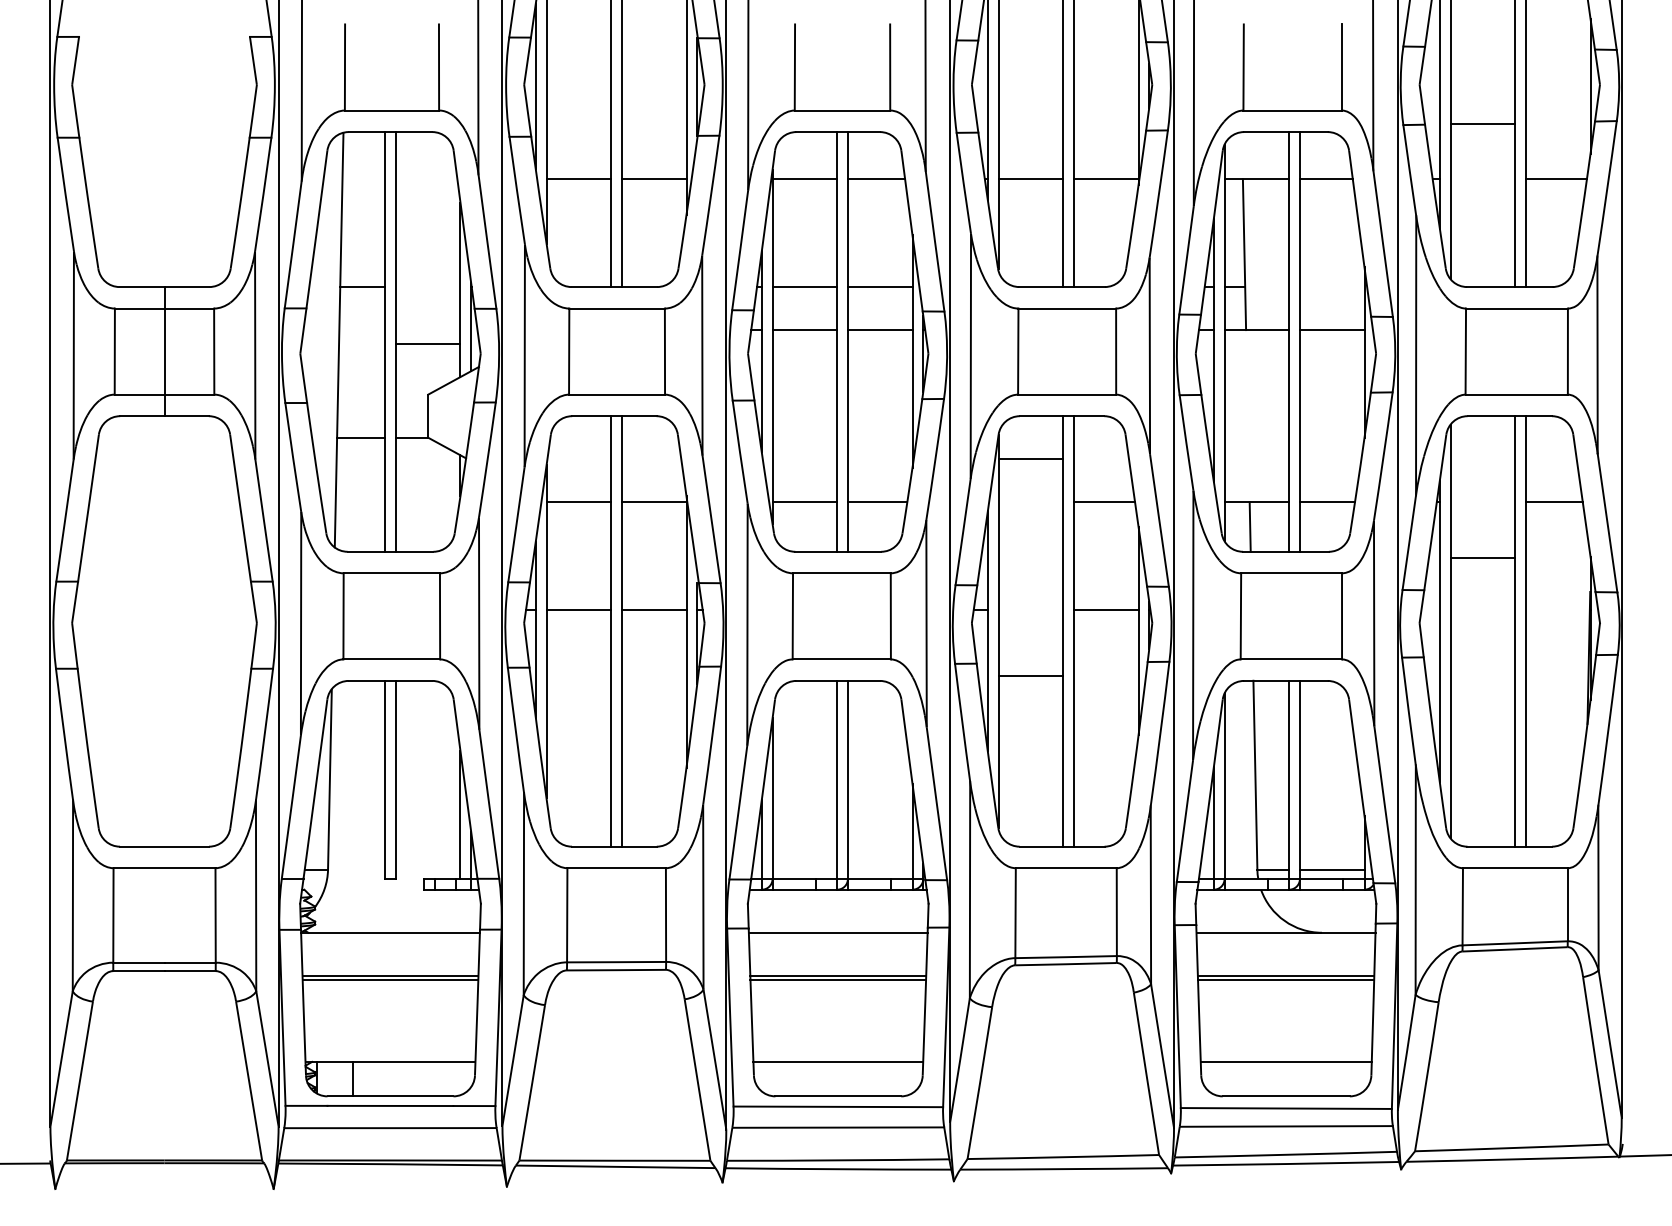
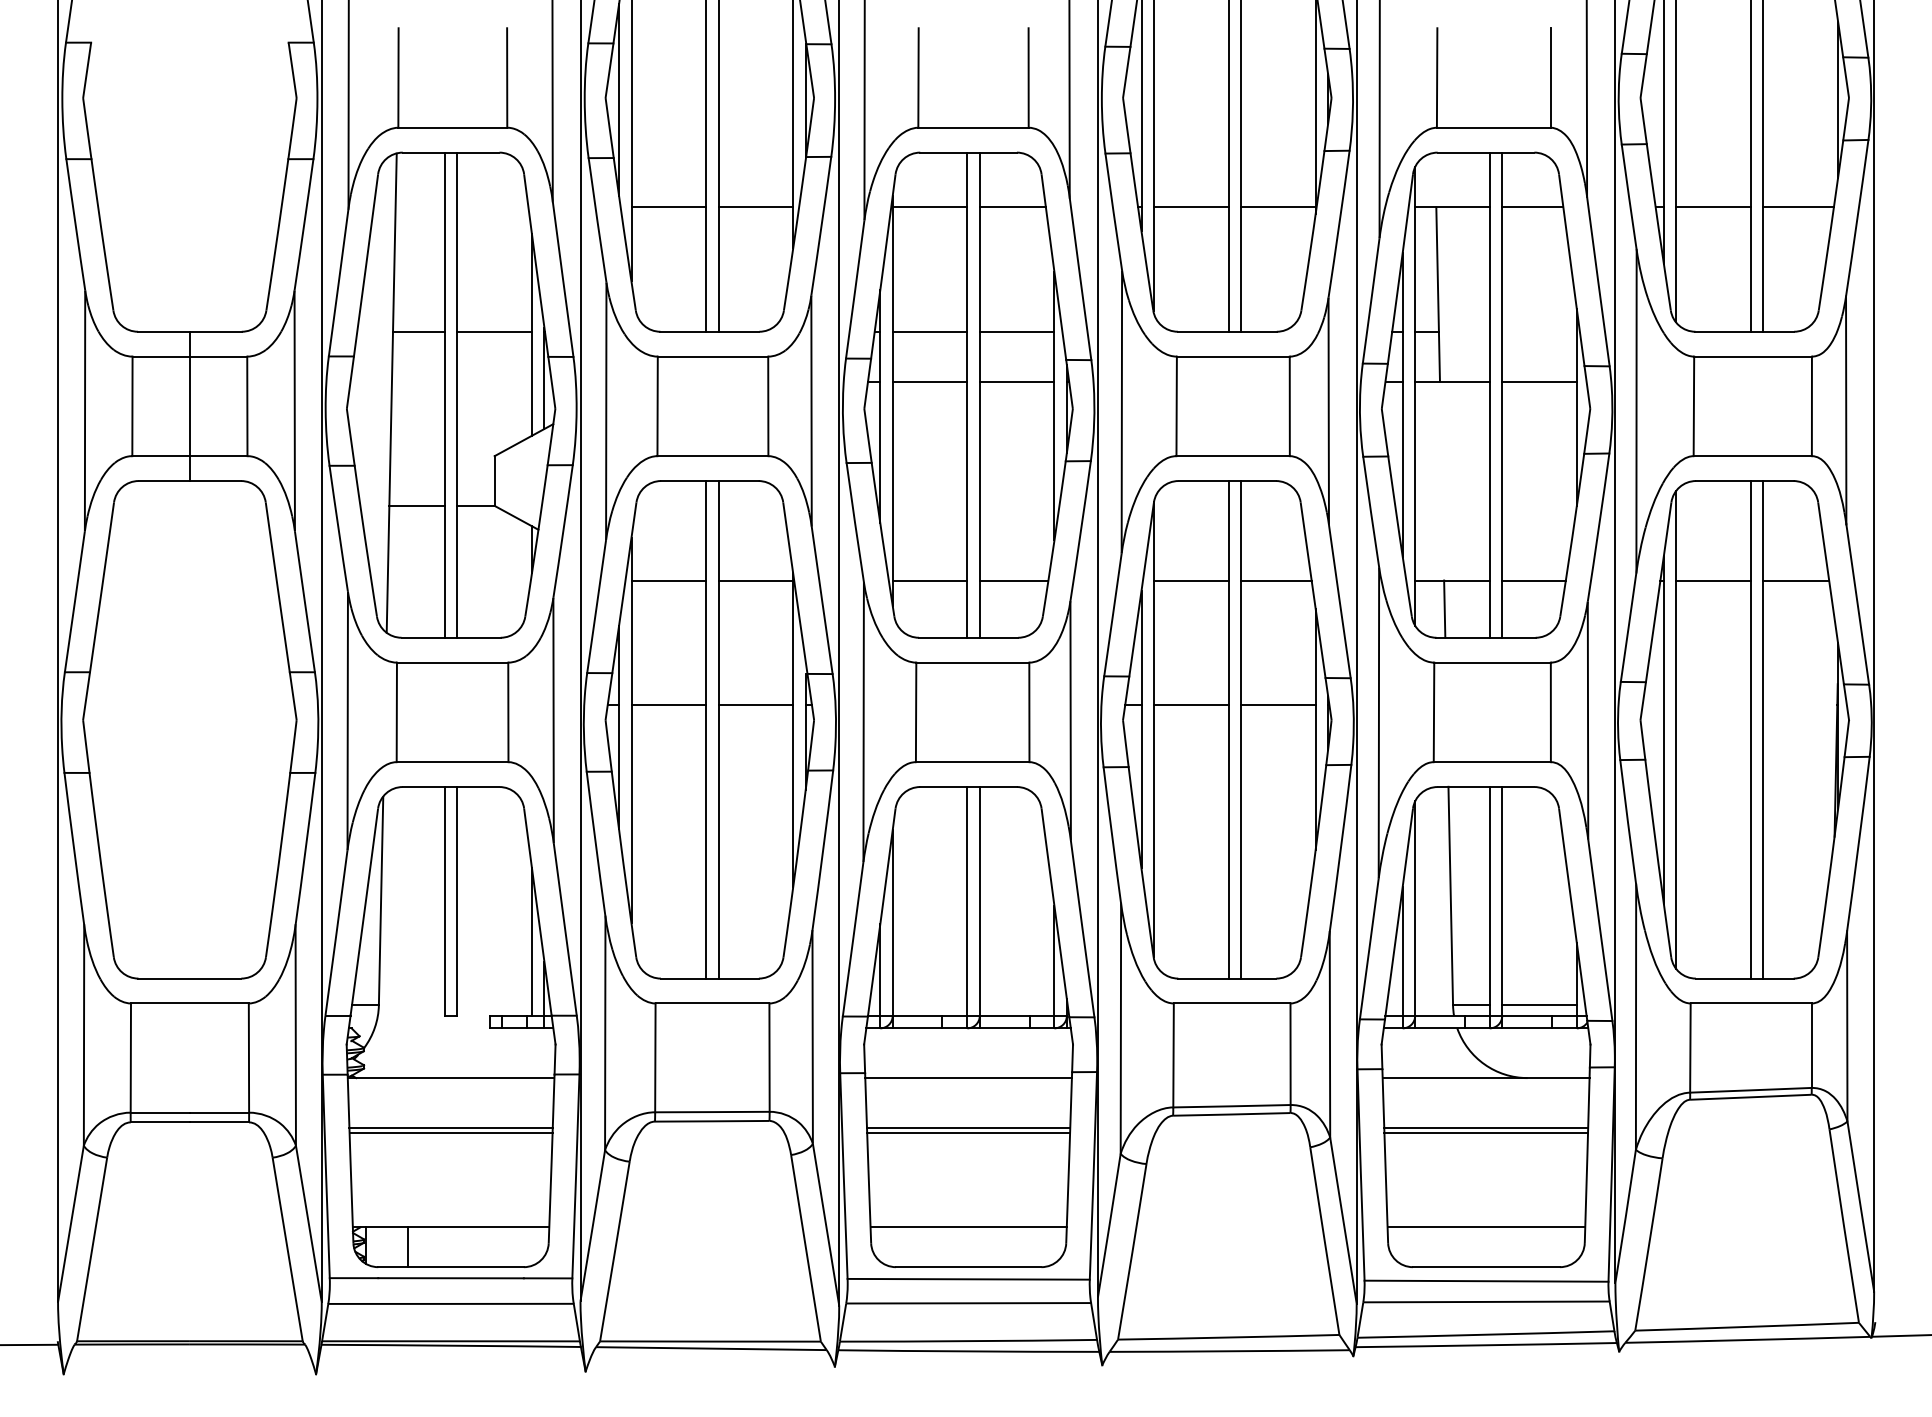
line: (1482, 124) -> (1713, 207), moved
line: (427, 344) -> (493, 332), moved
line: (1030, 459) -> (1190, 580), moved
line: (1482, 558) -> (1713, 580), moved
line: (1030, 675) -> (1190, 704), moved

